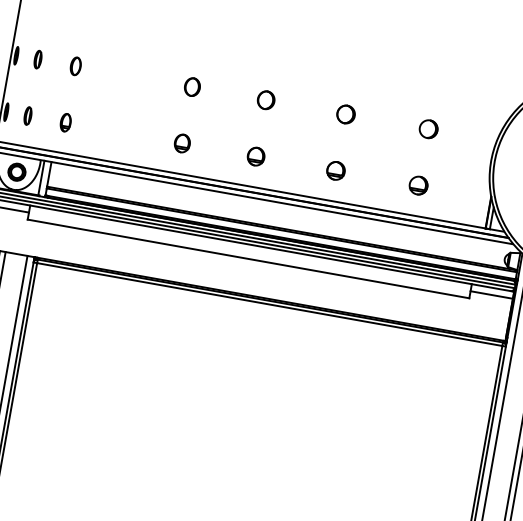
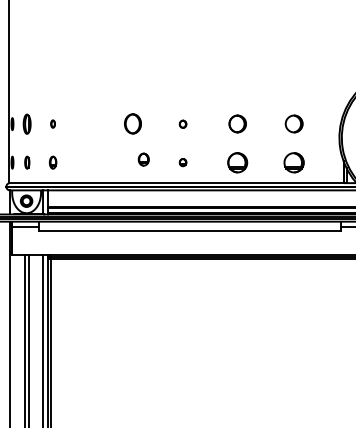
part: (38, 58) -> (27, 123), size x1.6
part: (75, 65) -> (52, 123), size x0.6
part: (191, 87) -> (132, 124), size x1.6
part: (265, 100) -> (182, 124), size x0.6
part: (345, 114) -> (237, 124), size x1.4
part: (428, 129) -> (294, 124), size x1.4
part: (181, 143) -> (143, 159), moved
part: (255, 156) -> (182, 162), size x0.6
part: (335, 170) -> (237, 162), size x1.6
part: (419, 185) -> (294, 162), size x1.6

